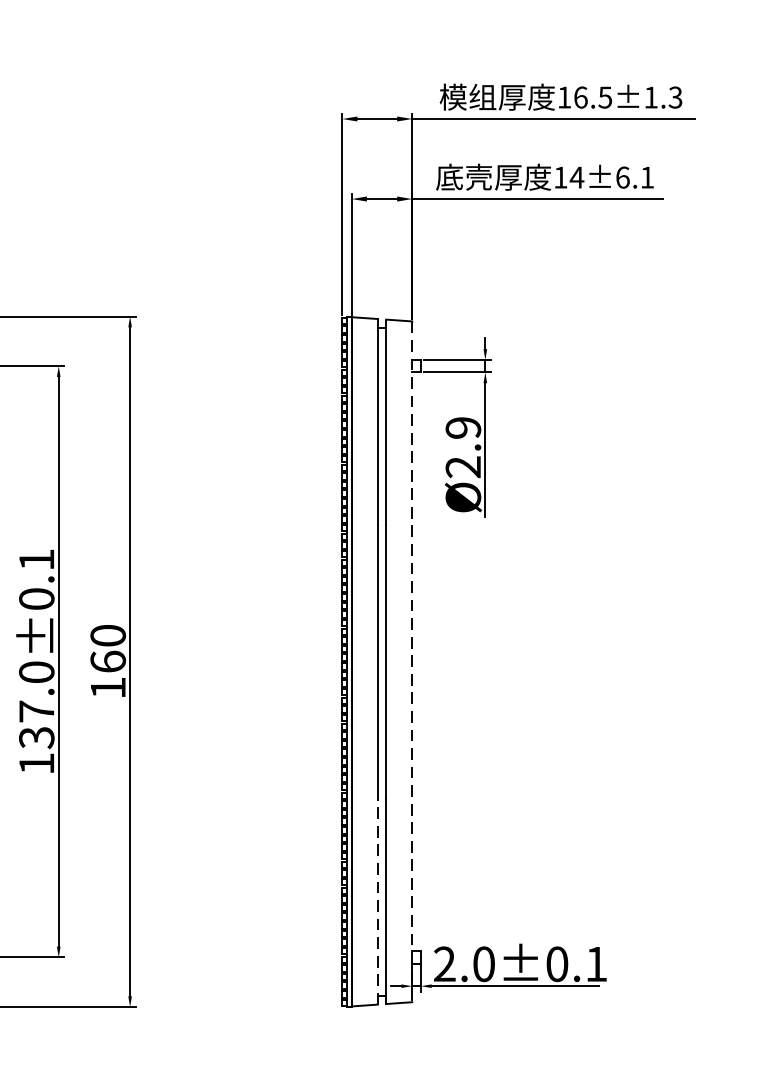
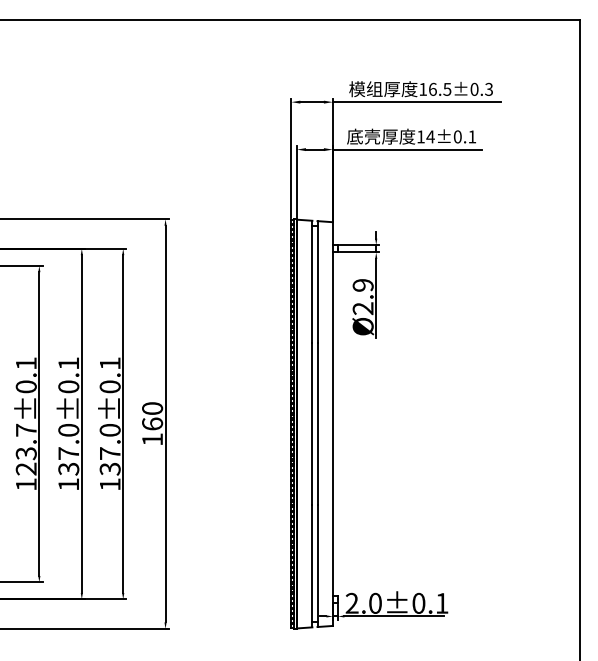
text: (651, 95) -> (474, 88), 16.5±1.3 -> 16.5±0.3
text: (622, 176) -> (457, 136), 14±6.1 -> 14±0.1
line: (411, 662) -> (332, 424), dashed -> solid
line: (377, 900) -> (312, 565), dashed -> solid

